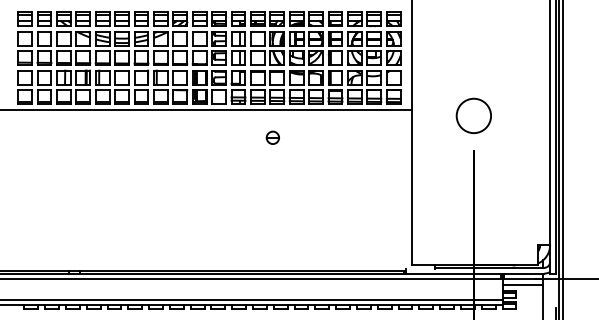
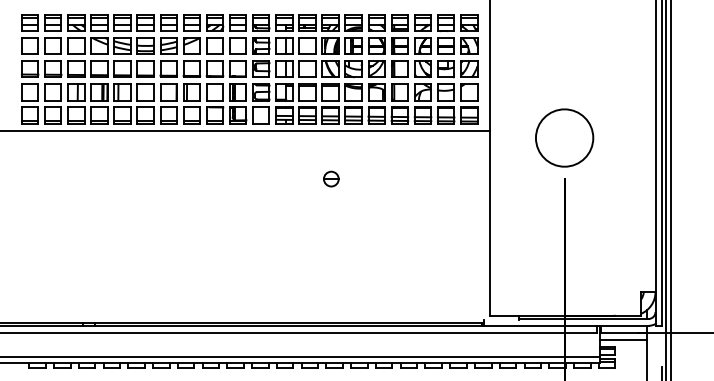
circle: (473, 115) -> (564, 137), size x1.4
part: (273, 137) -> (331, 178), moved

